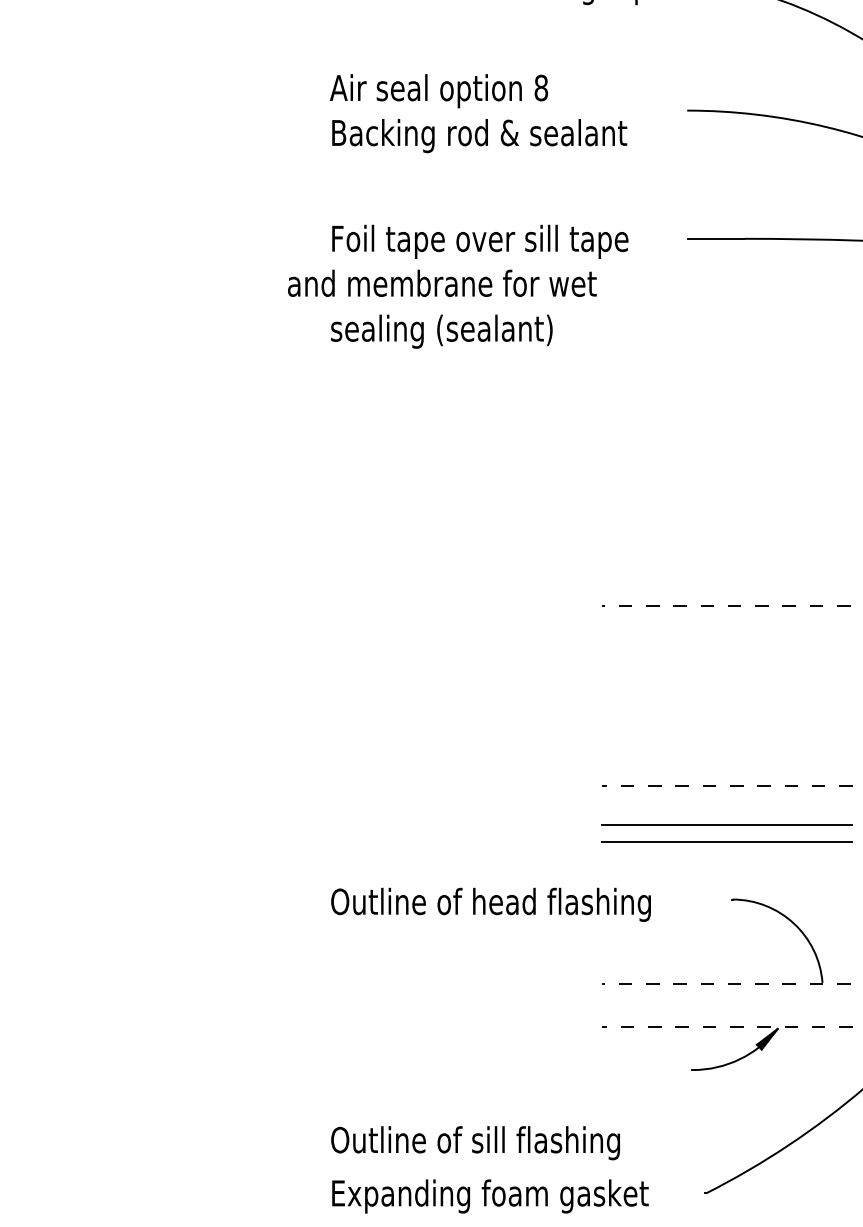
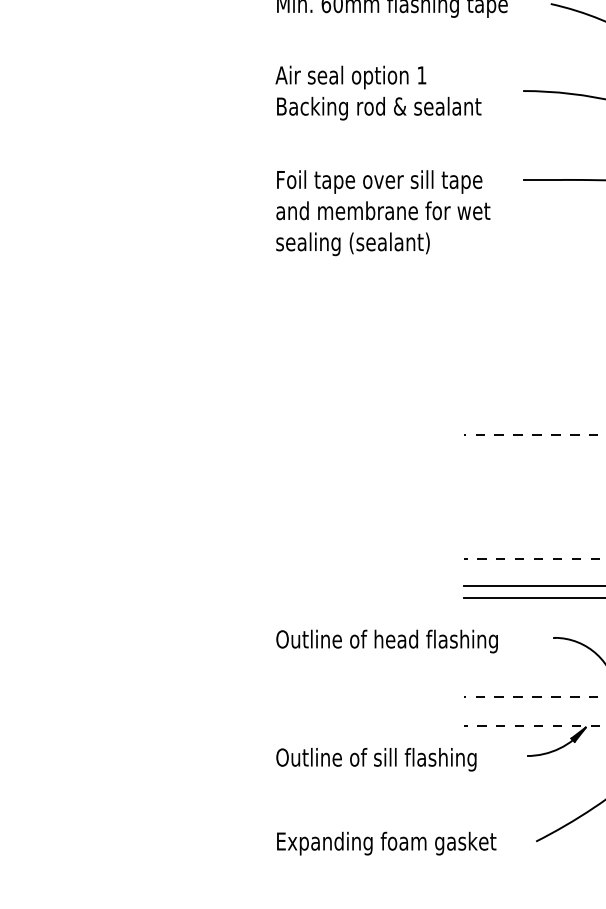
text: (540, 88) -> (421, 75), 8 -> 1
text: (442, 282) -> (383, 210), moved
text: (475, 1142) -> (376, 759), moved

